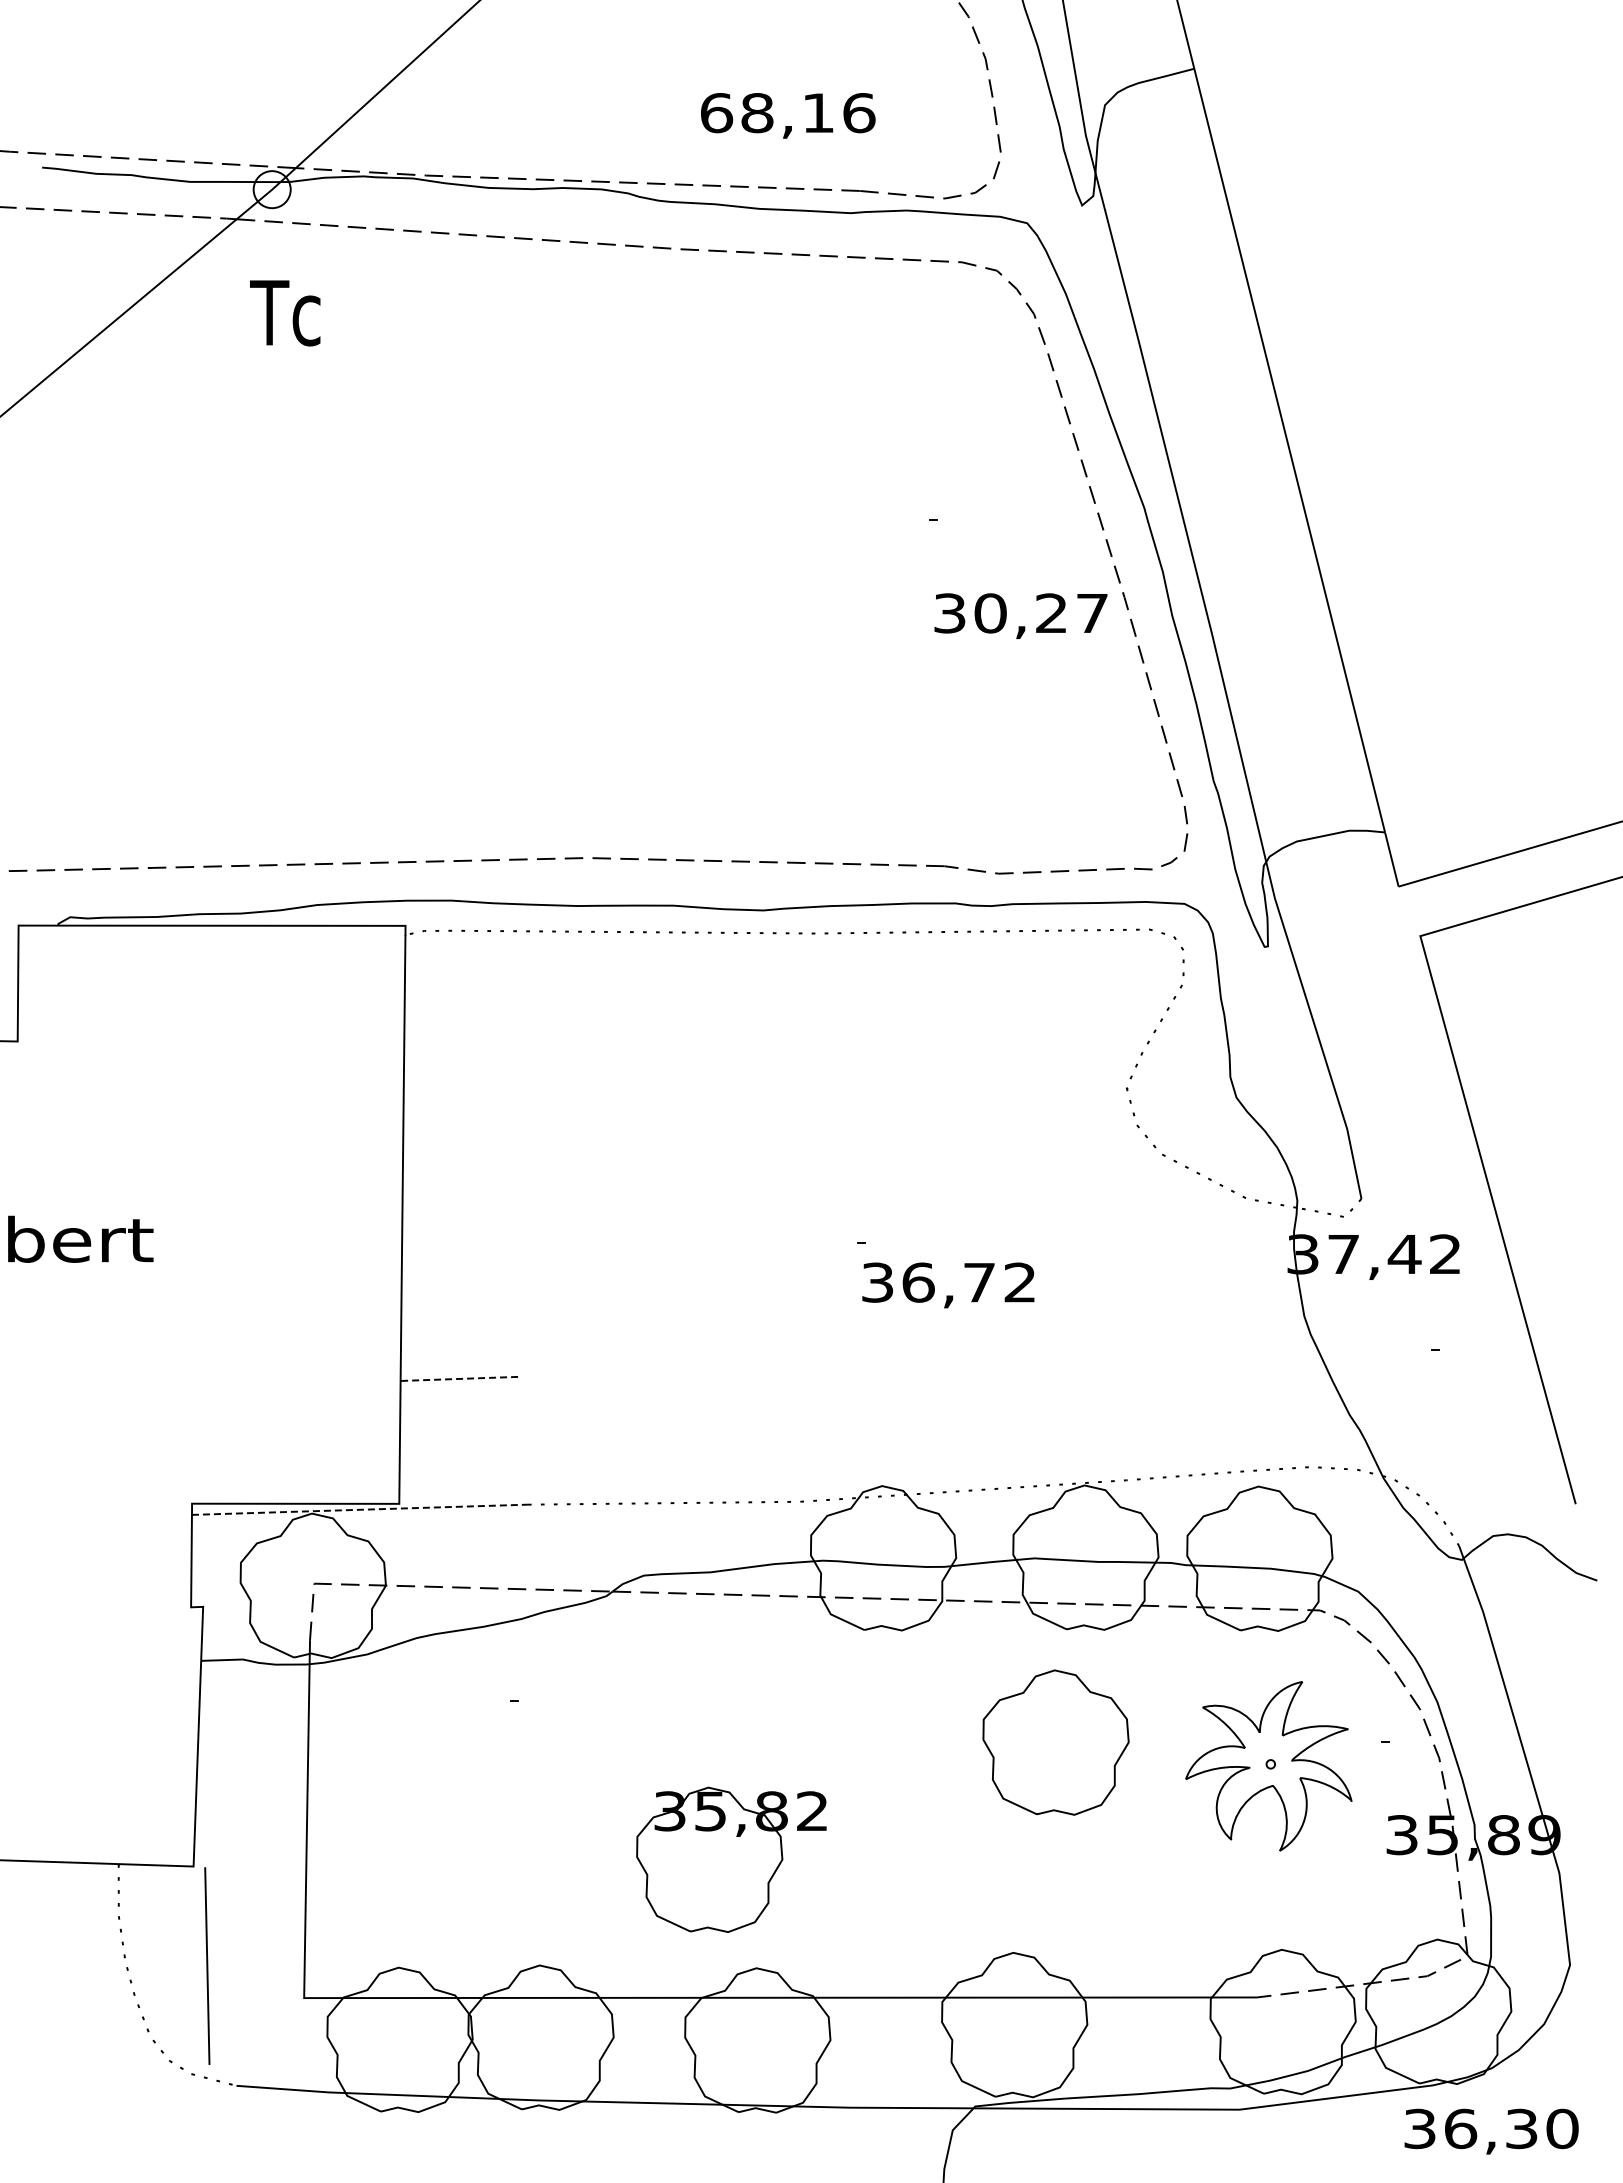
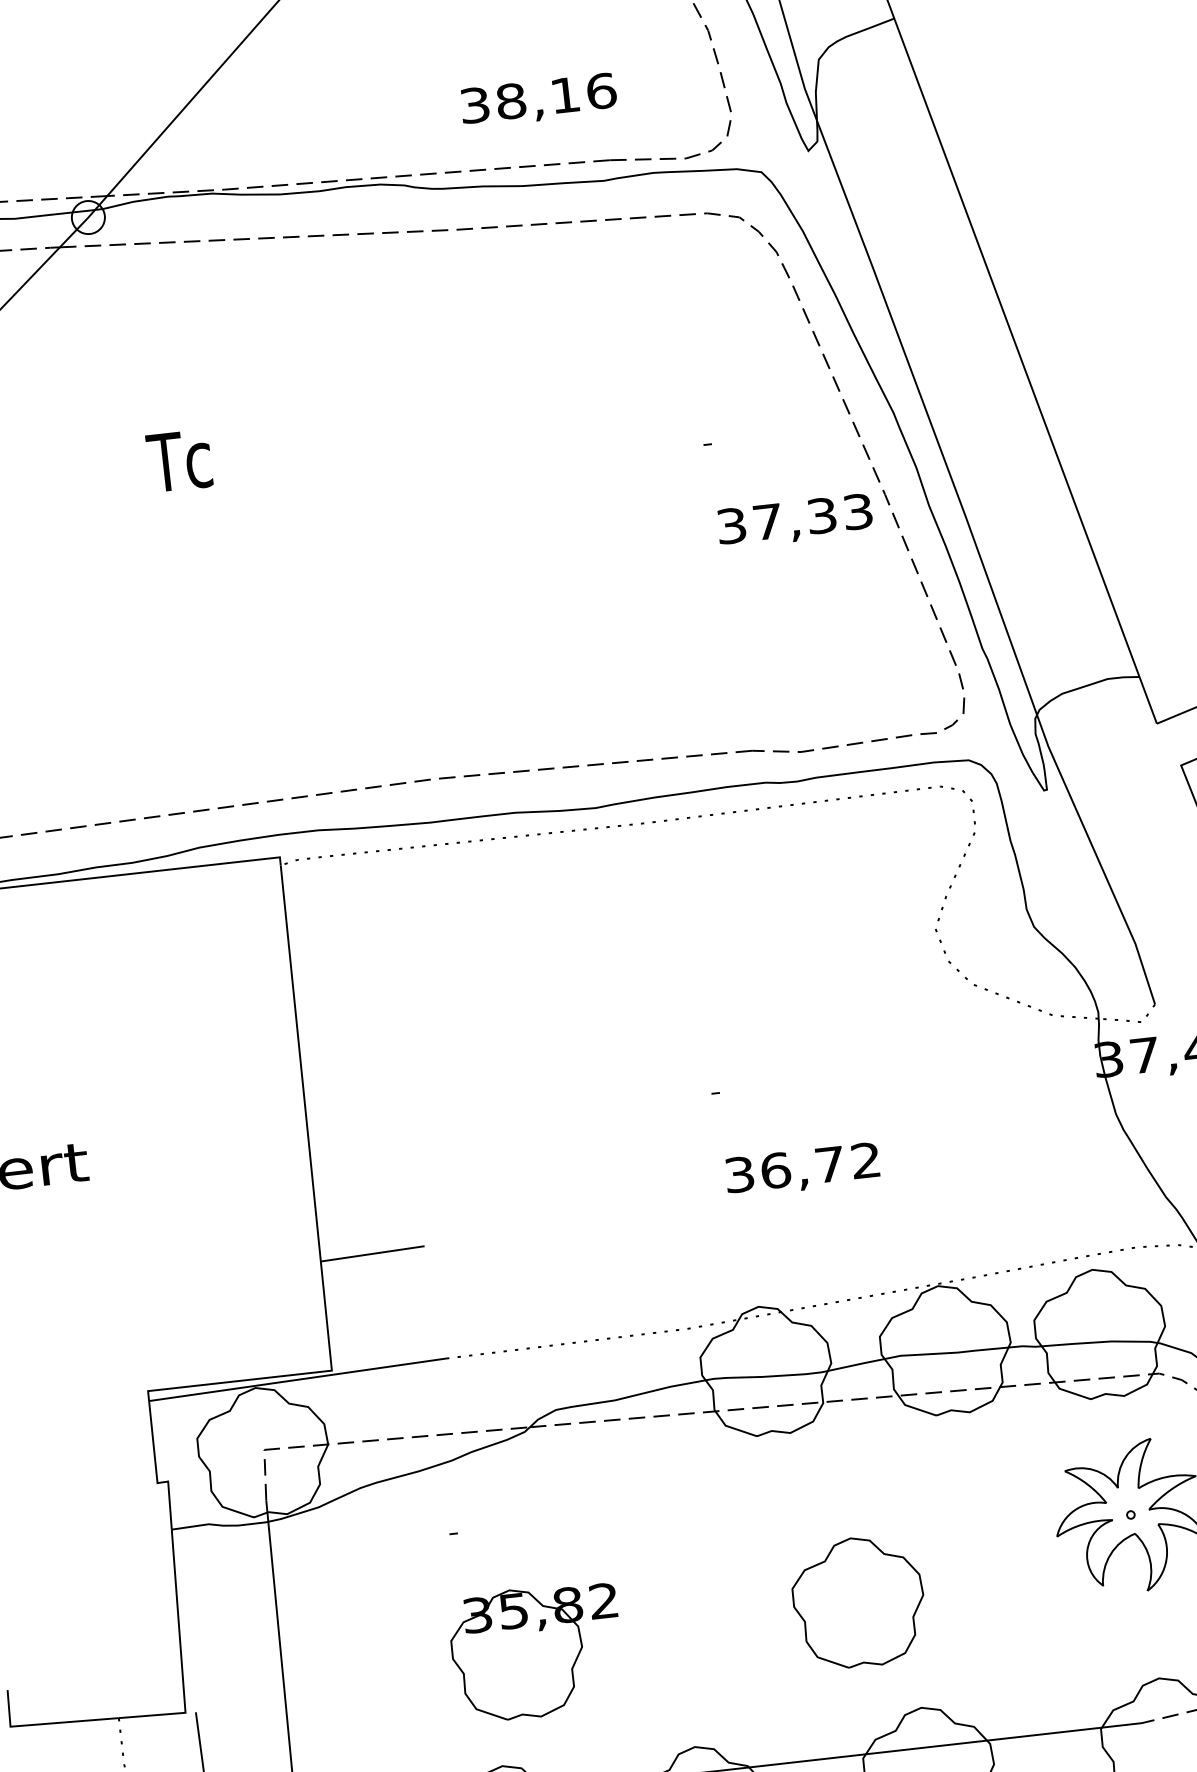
text: (717, 113) -> (475, 105), 68,16 -> 38,16
text: (285, 313) -> (179, 461), moved
text: (1040, 613) -> (812, 517), 30,27 -> 37,33
text: (948, 1285) -> (802, 1170), moved
line: (459, 1378) -> (372, 1253), dashed -> solid
line: (360, 1509) -> (298, 1379), dashed -> solid
part: (1055, 1742) -> (858, 1602), moved
part: (731, 1859) -> (536, 1651), moved

